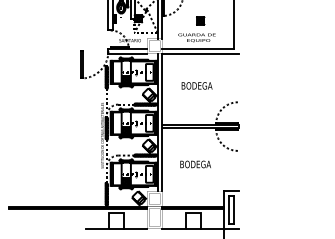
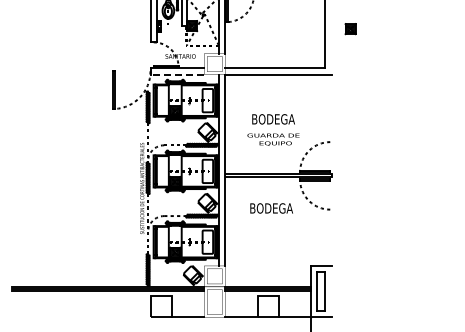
part: (200, 21) -> (350, 29), moved
text: (197, 37) -> (273, 139), moved
line: (127, 53) -> (177, 74), solid -> dashed
text: (195, 164) -> (271, 208), moved
line: (96, 228) -> (134, 317), removed

